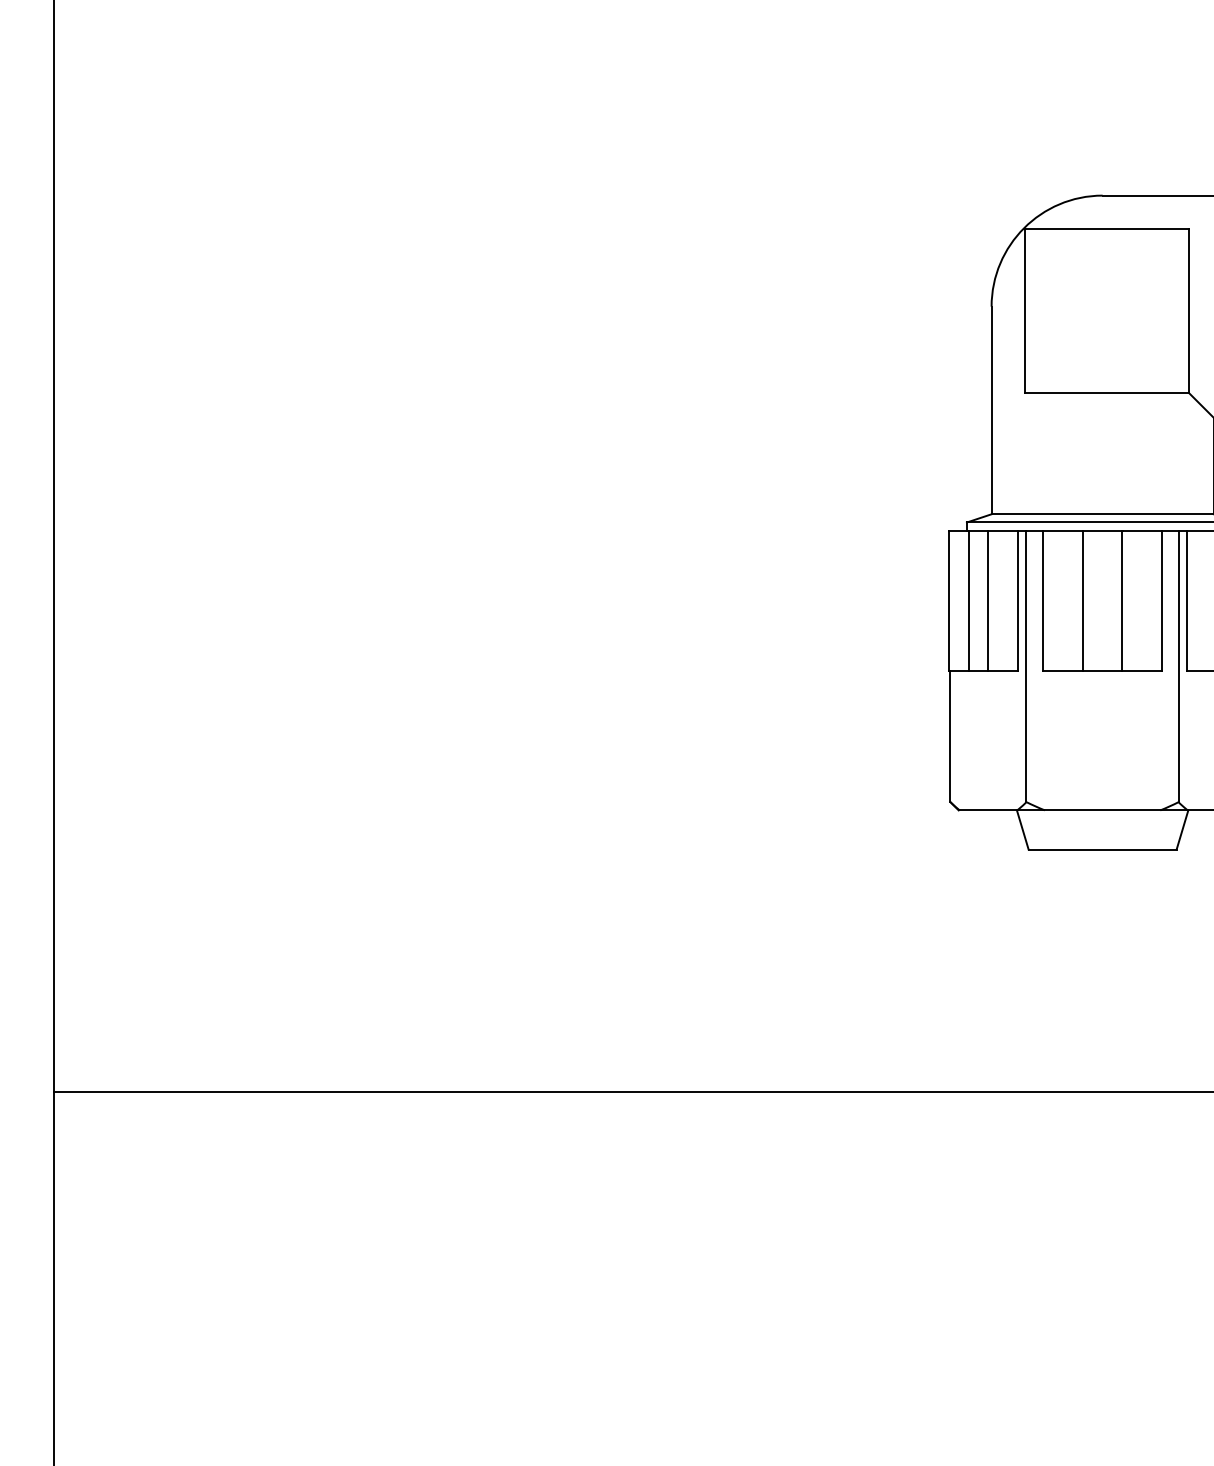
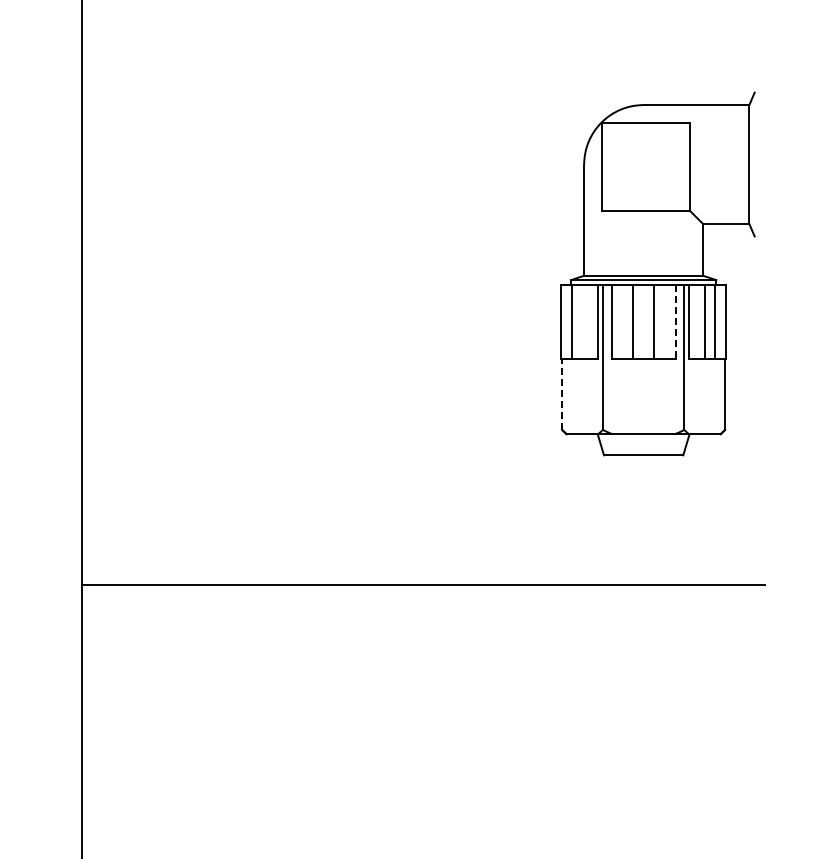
line: (988, 599) -> (582, 321), removed
line: (1162, 601) -> (675, 322), solid -> dashed
line: (951, 735) -> (562, 394), solid -> dashed

